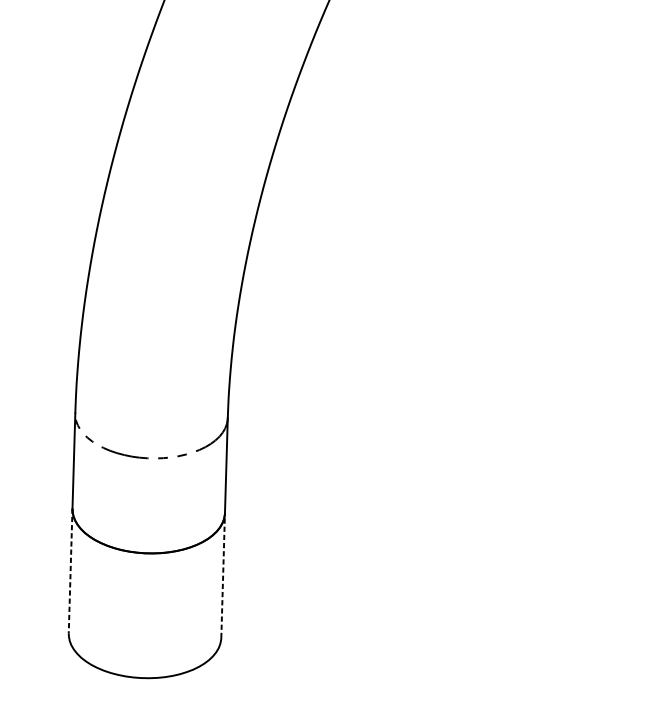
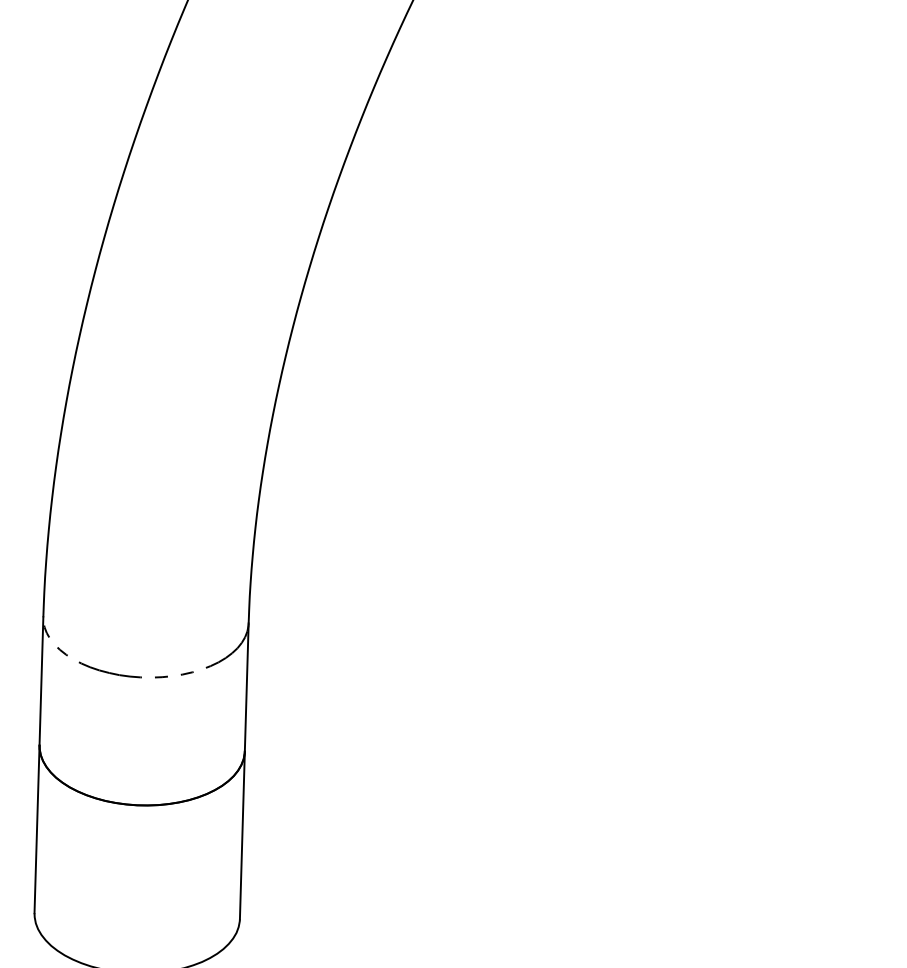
line: (70, 571) -> (37, 829), dashed -> solid
line: (223, 574) -> (242, 834), dashed -> solid

